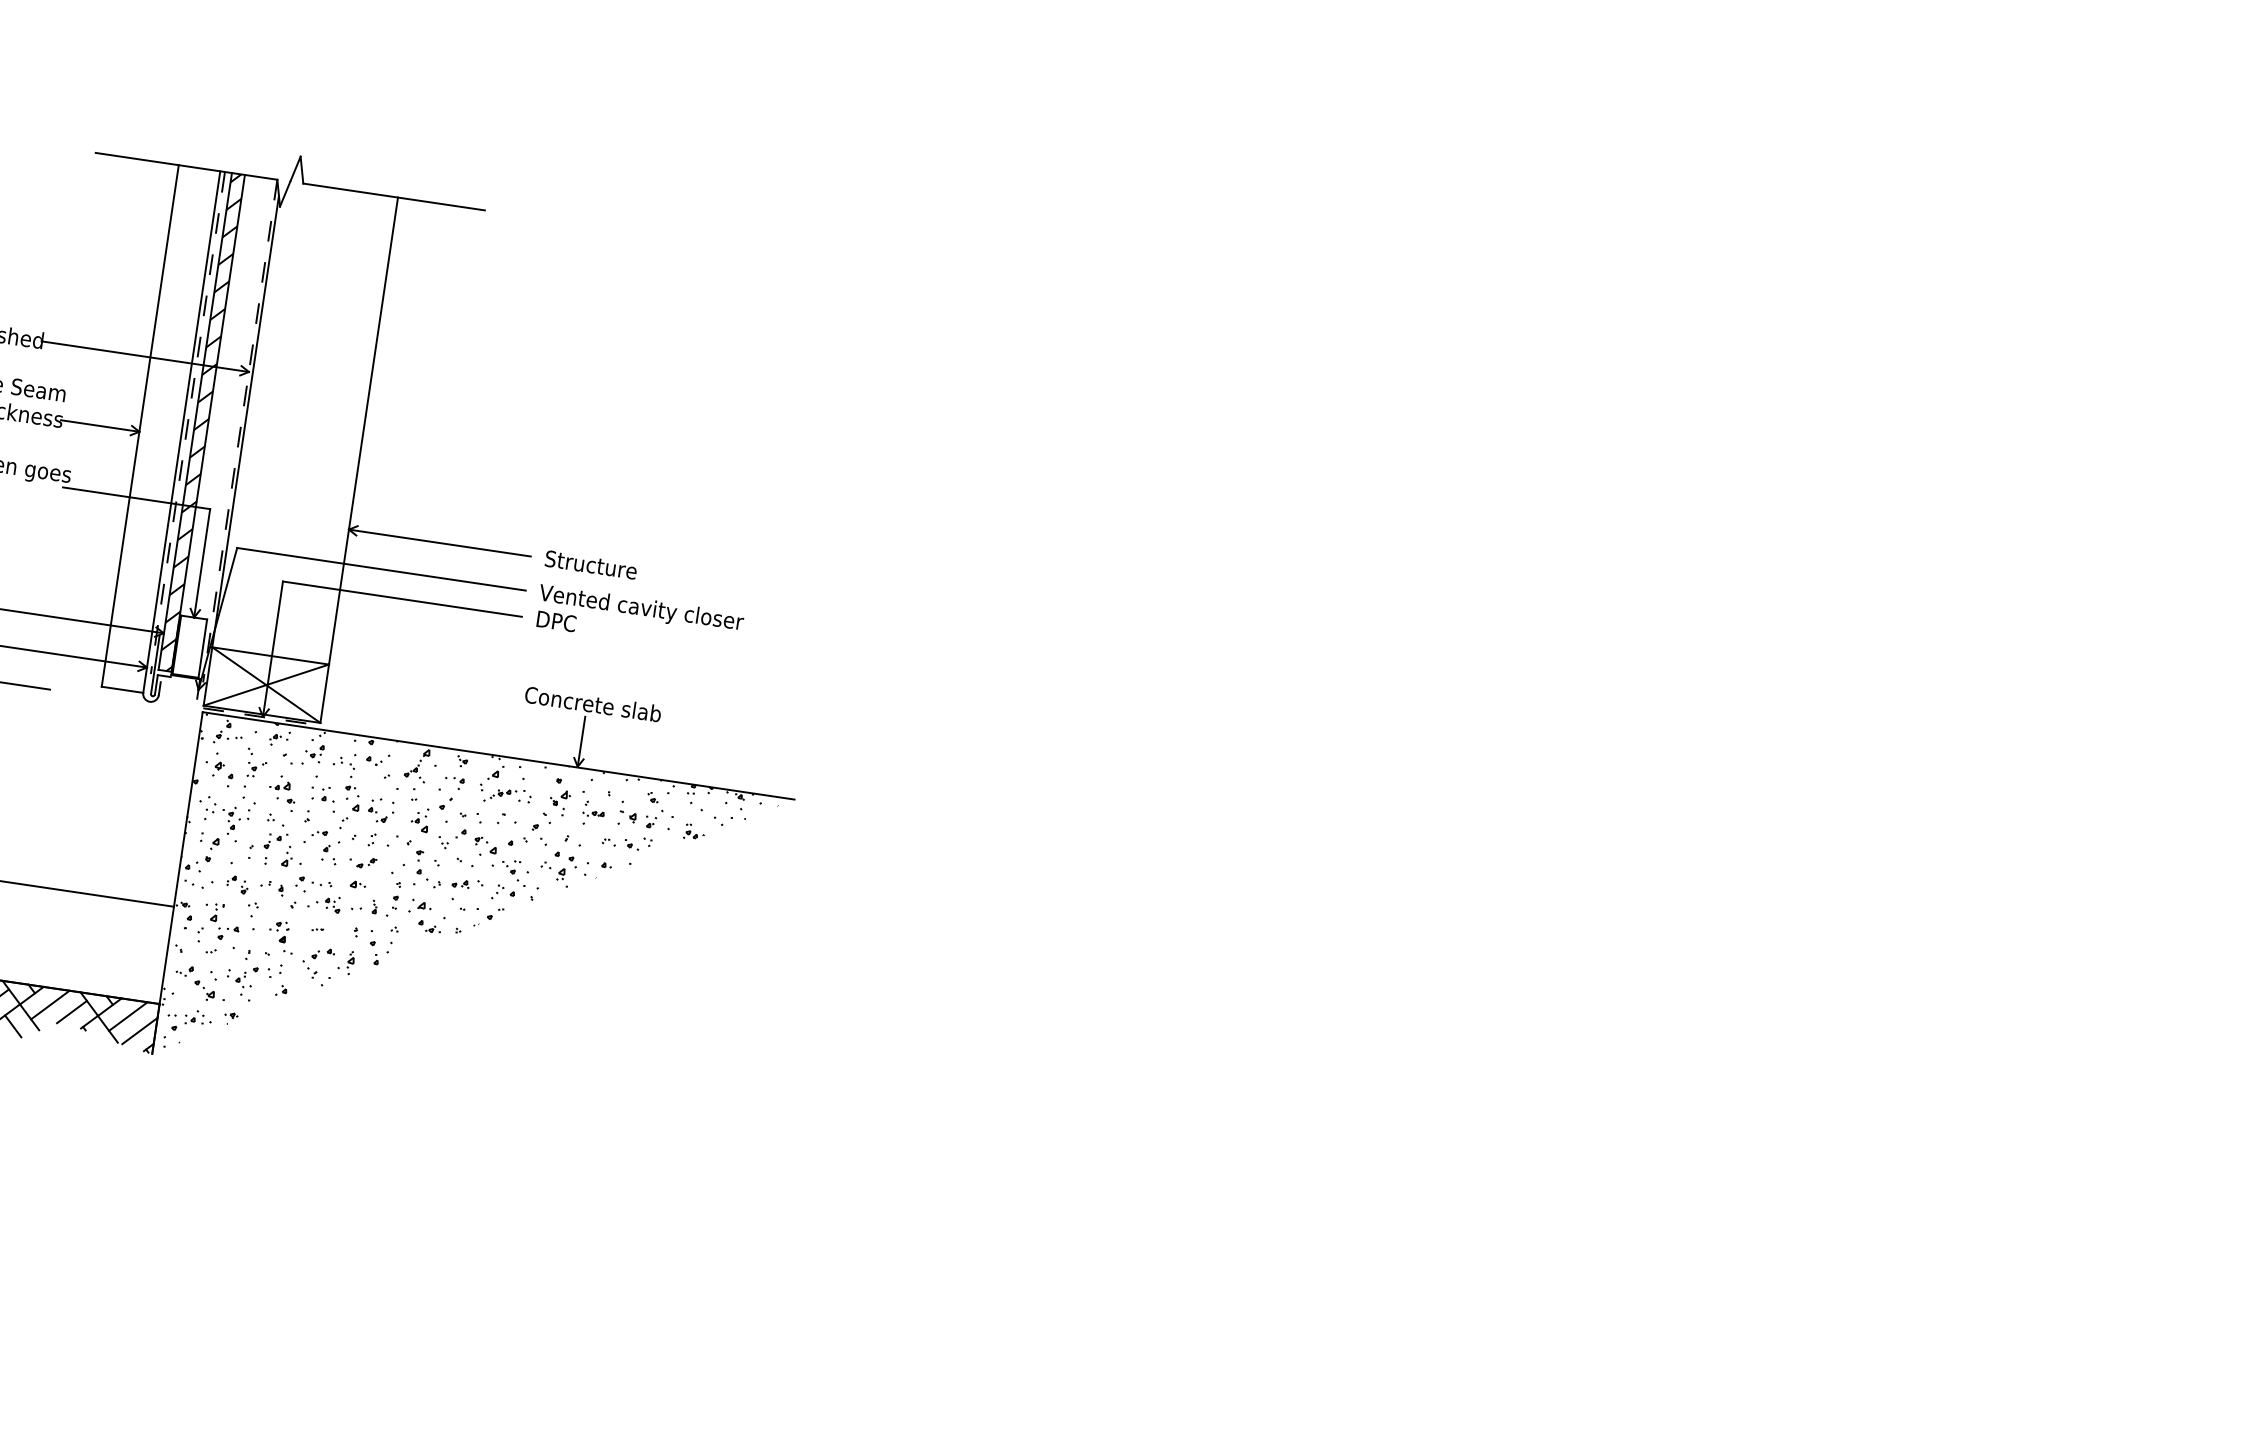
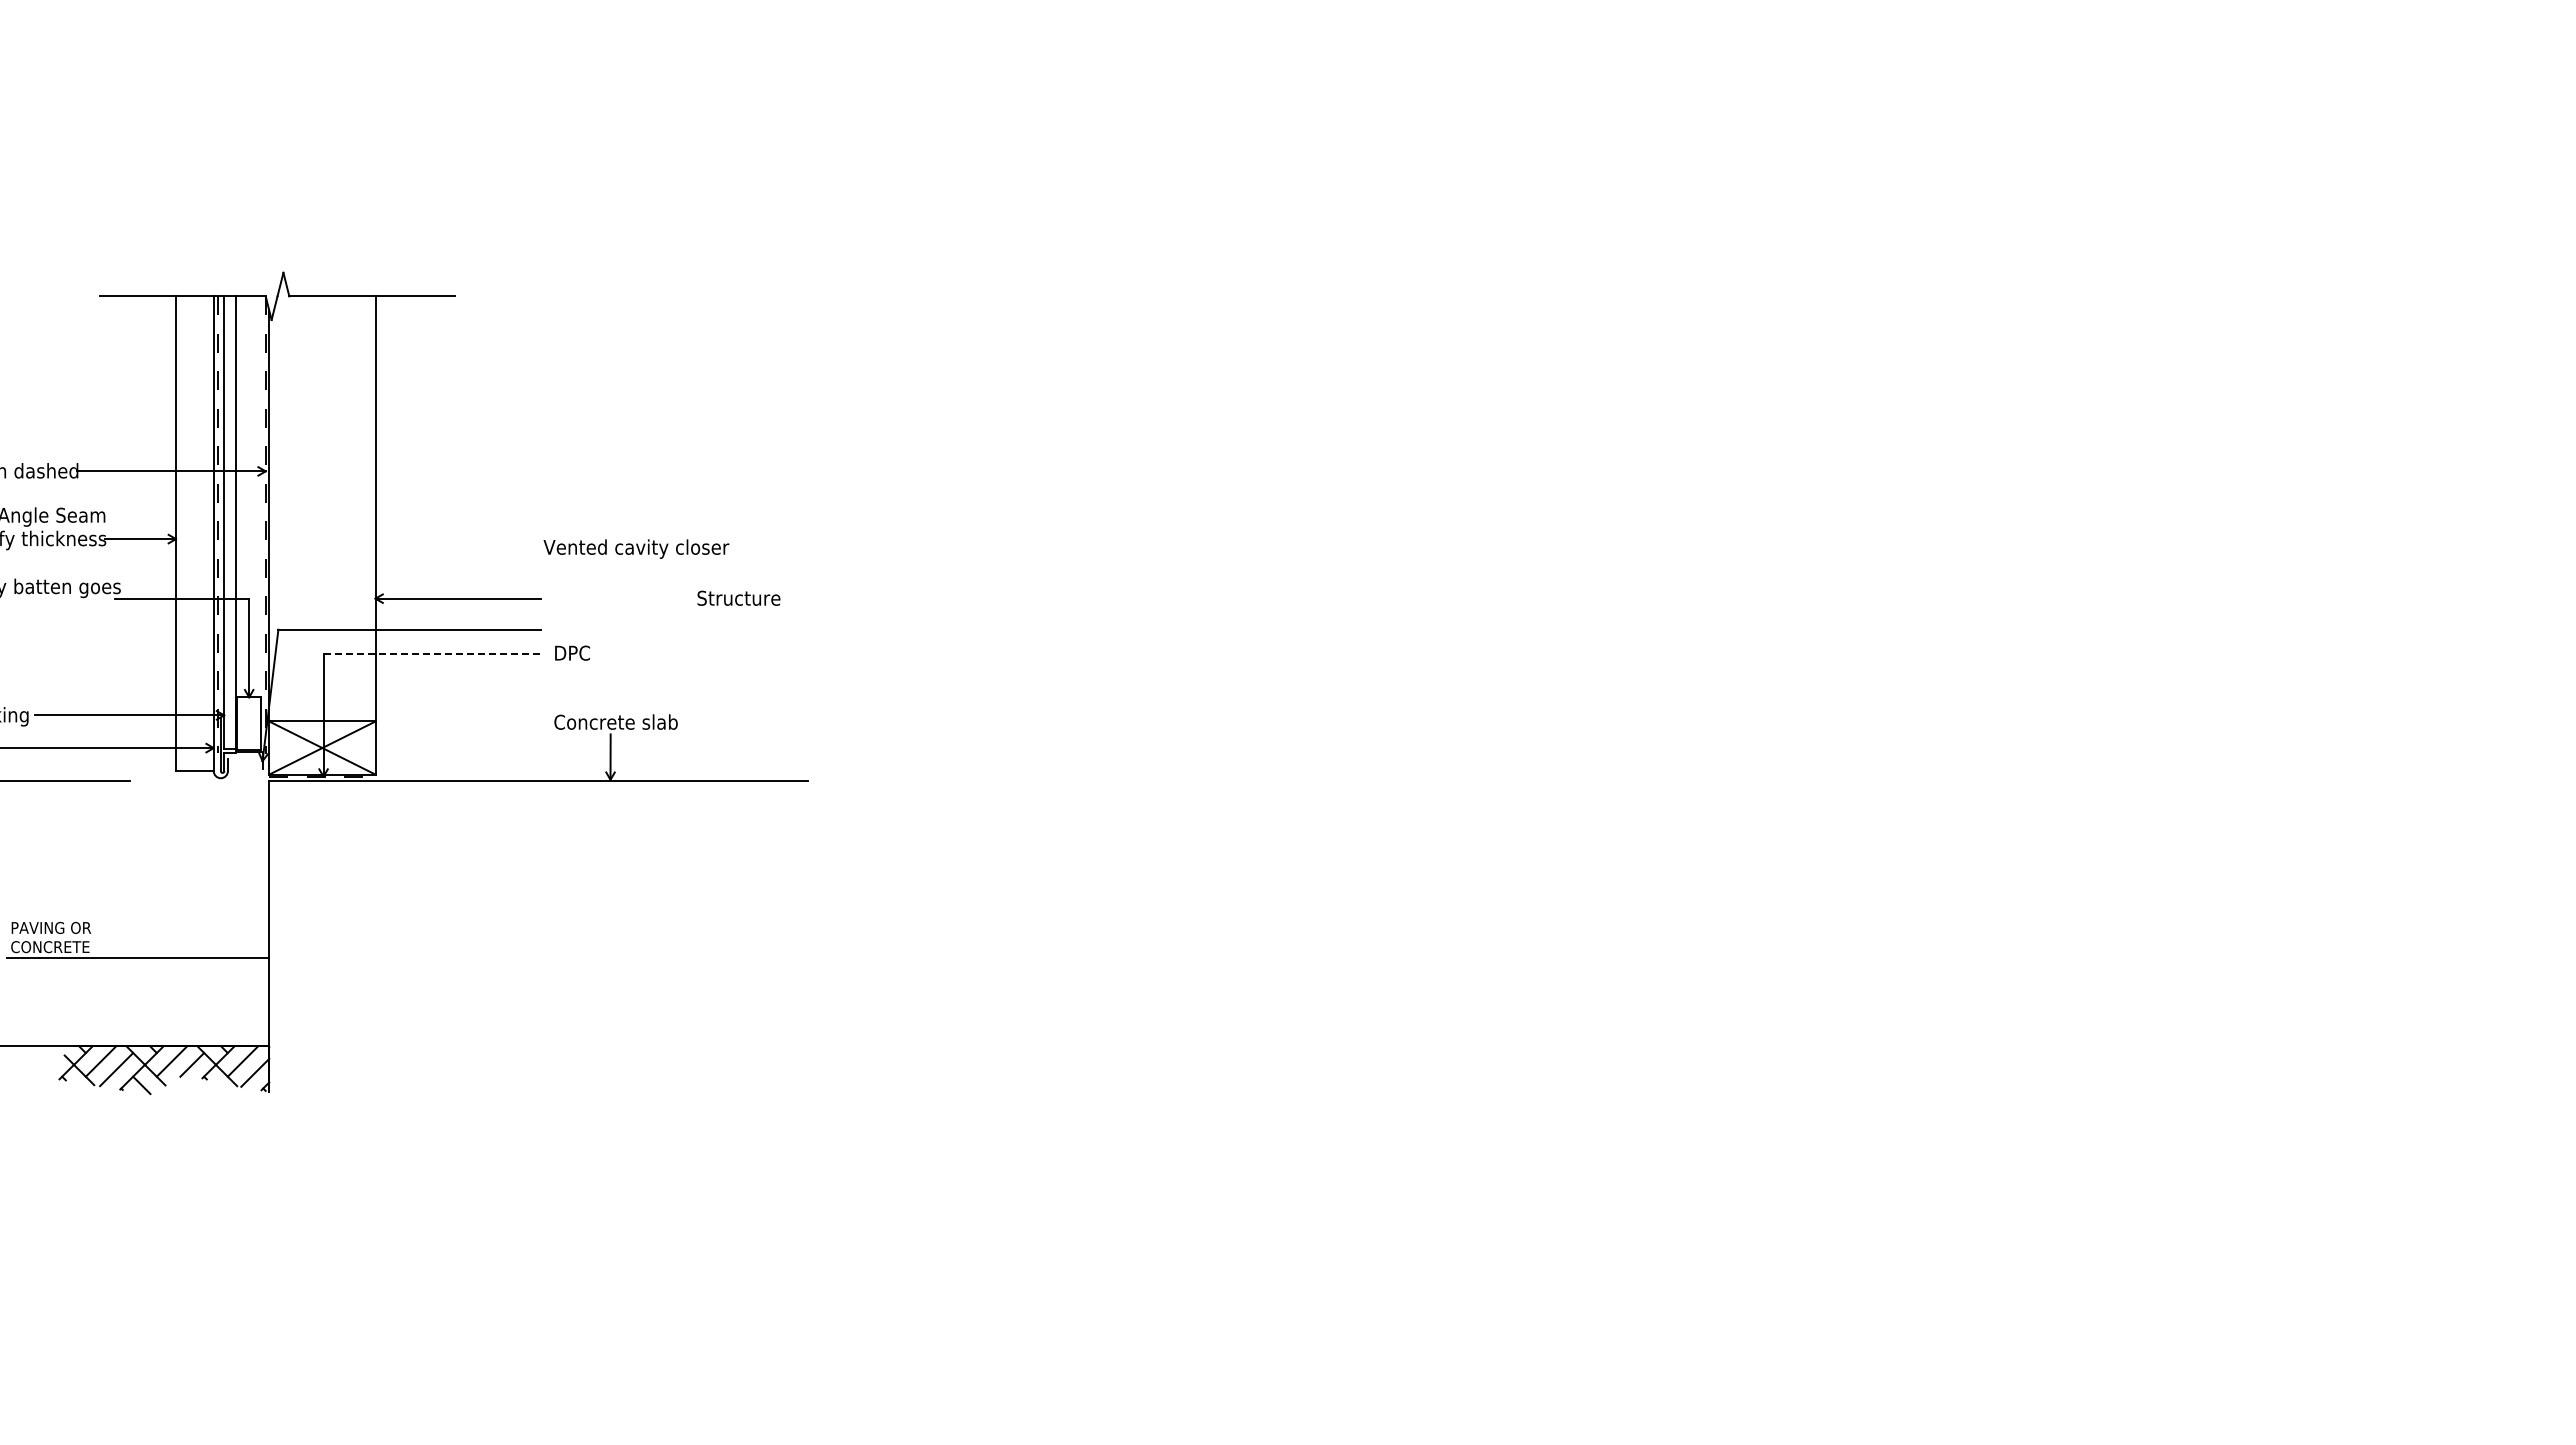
hatch: (201, 422) -> (230, 522), removed
text: (590, 564) -> (738, 597), moved
line: (402, 599) -> (432, 653), solid -> dashed
text: (641, 608) -> (636, 548), moved
hatch: (466, 920) -> (531, 931), removed

